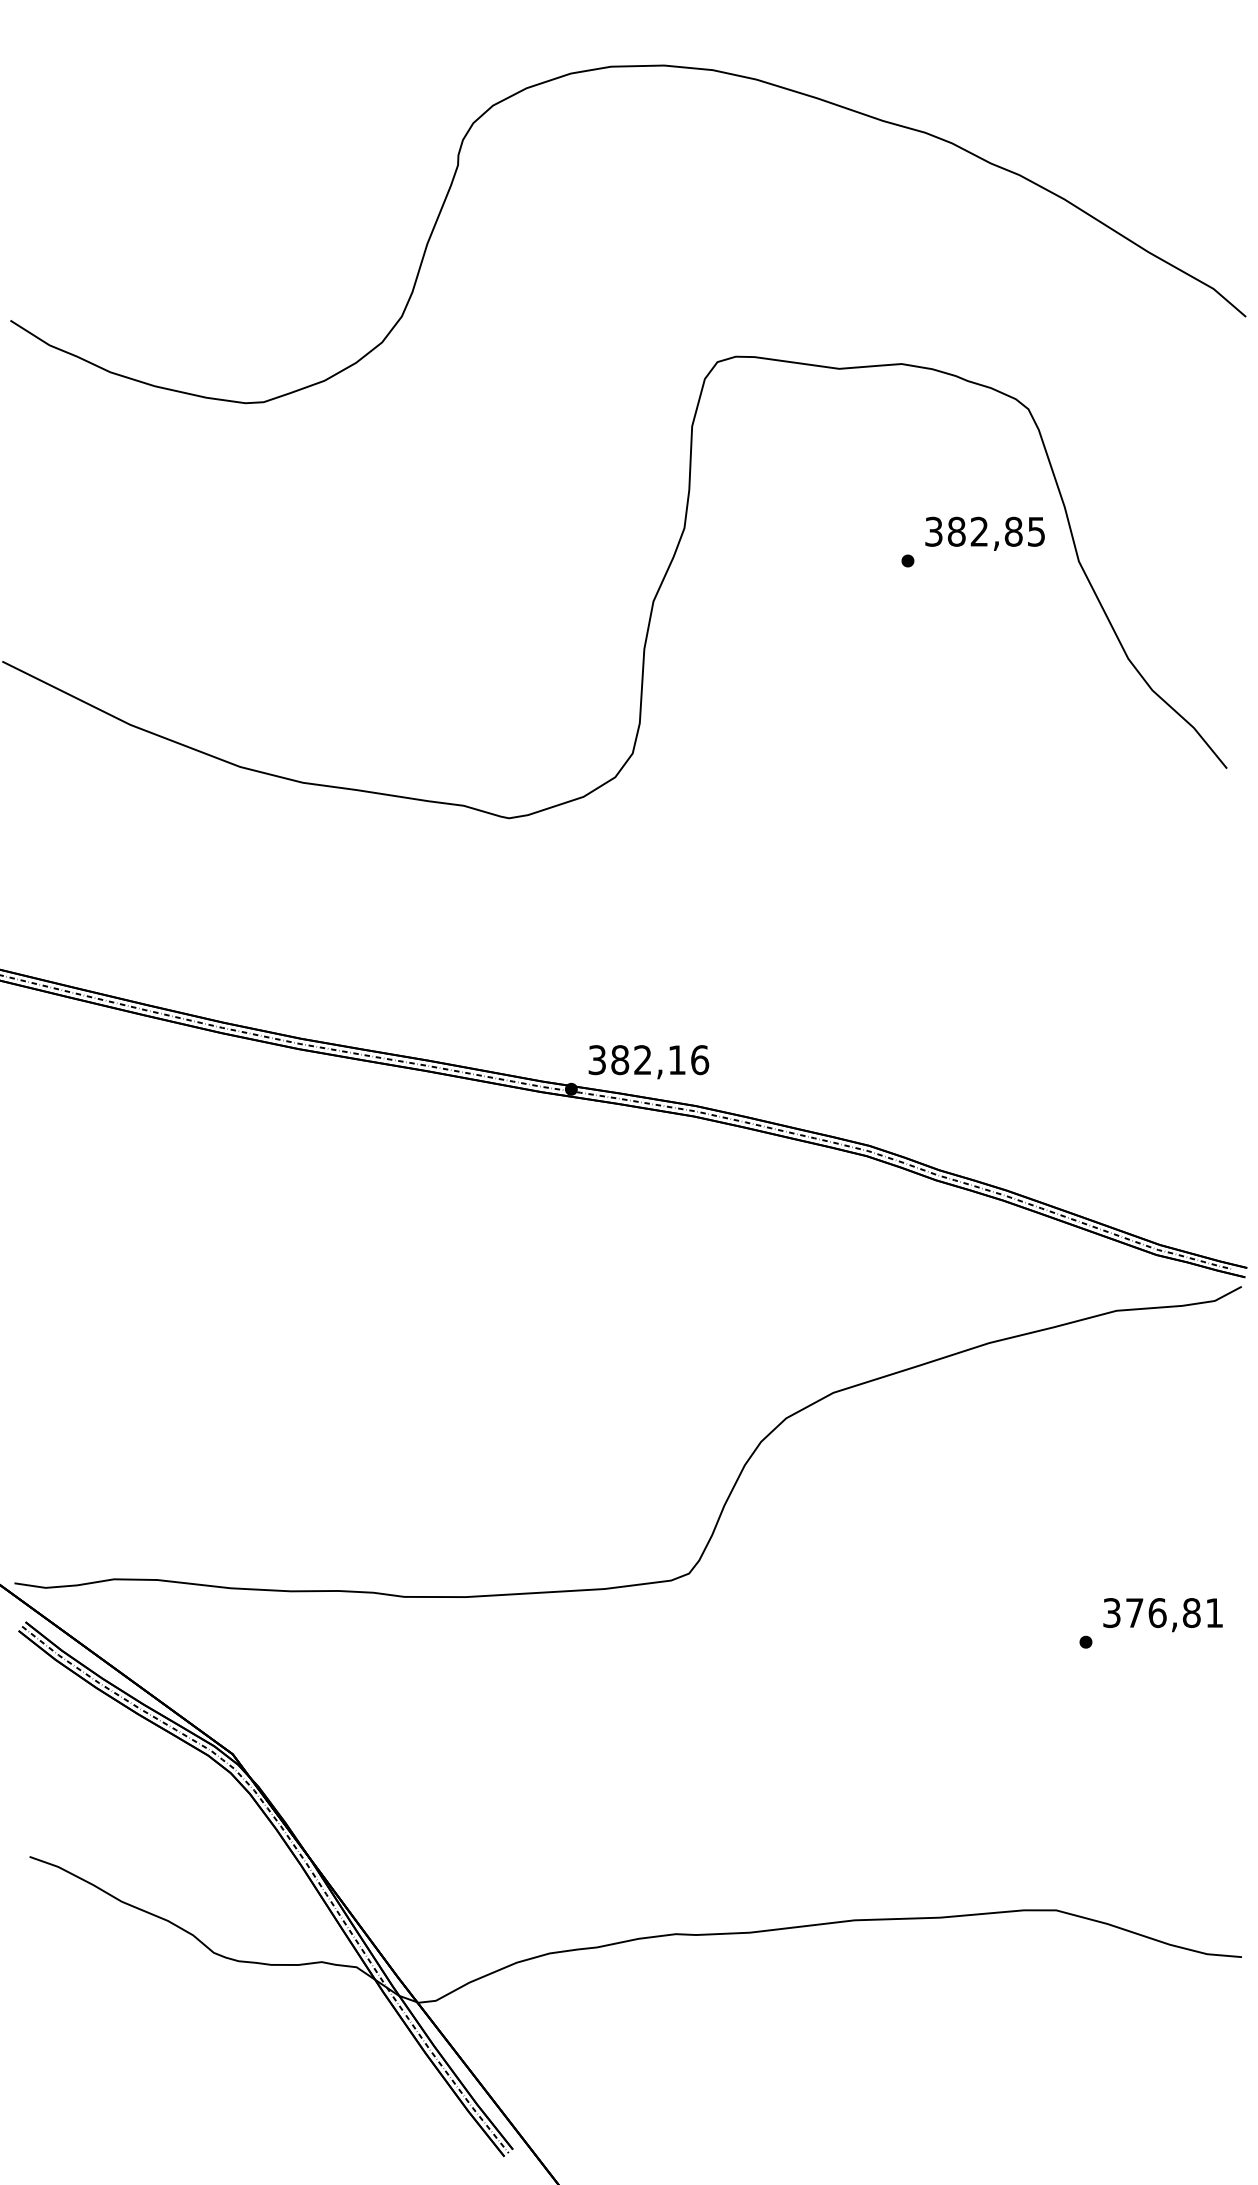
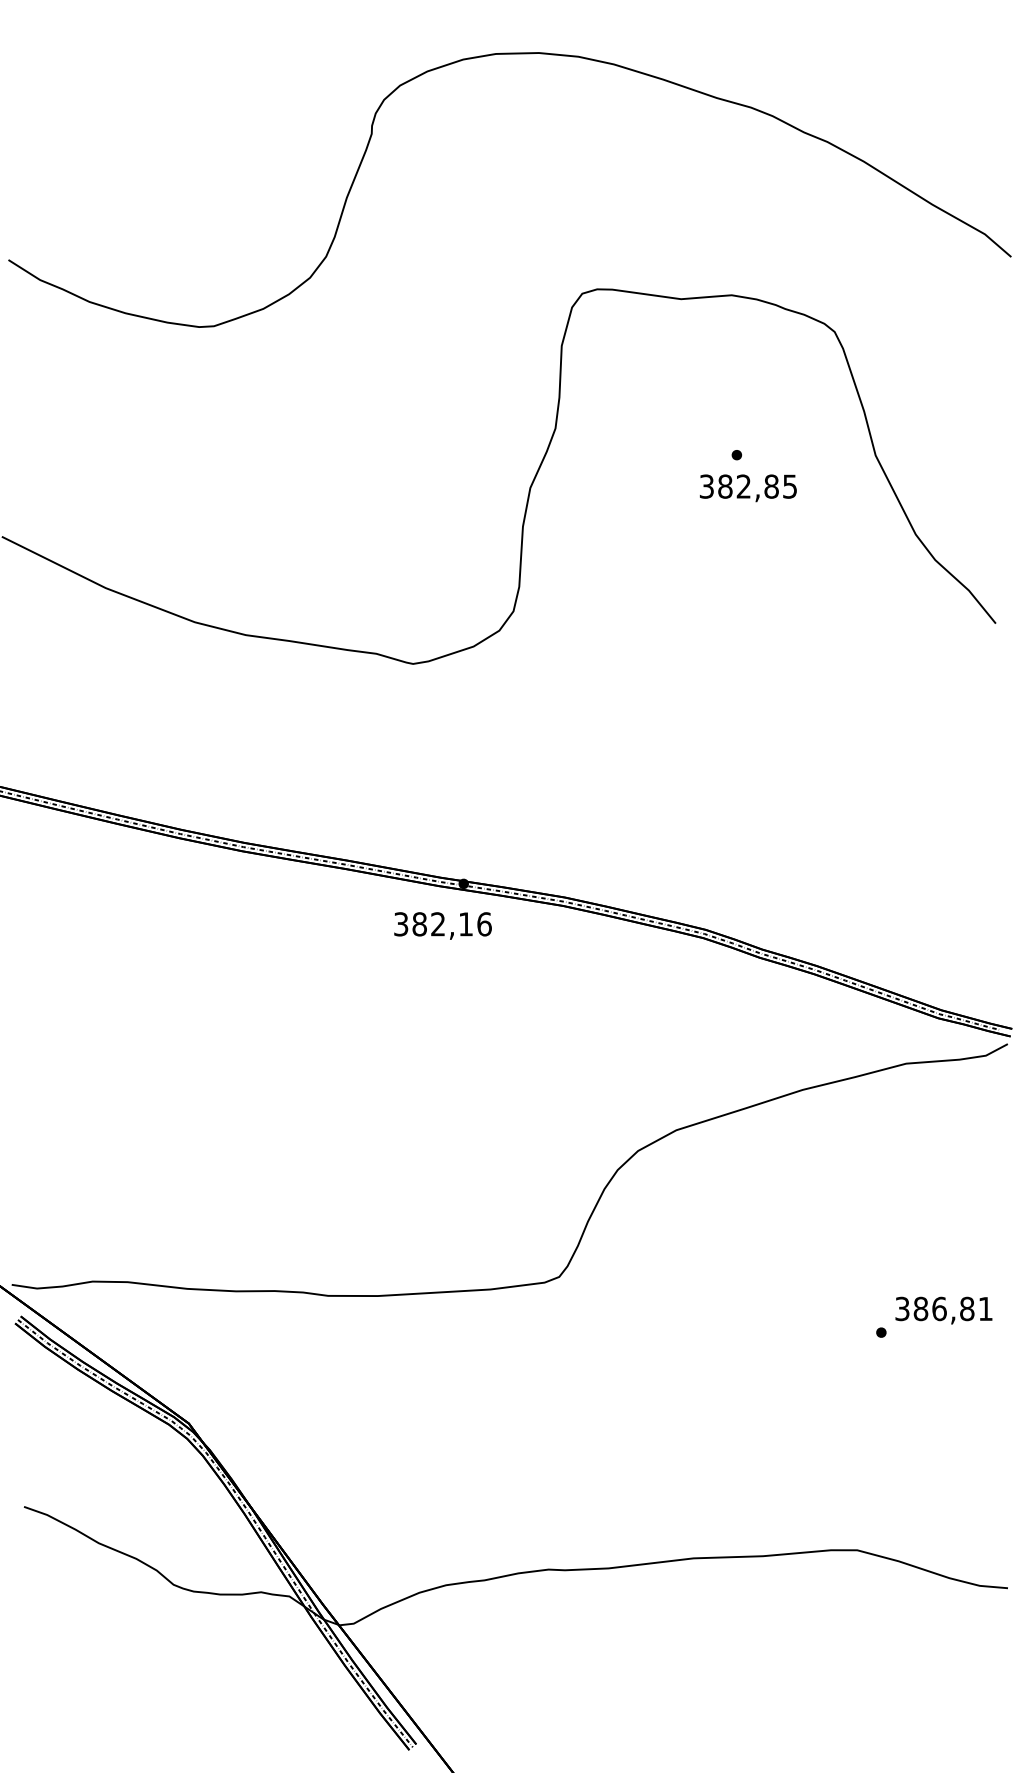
text: (984, 533) -> (747, 488), moved
text: (648, 1062) -> (442, 926), moved
text: (1134, 1613) -> (920, 1309), 376,81 -> 386,81

